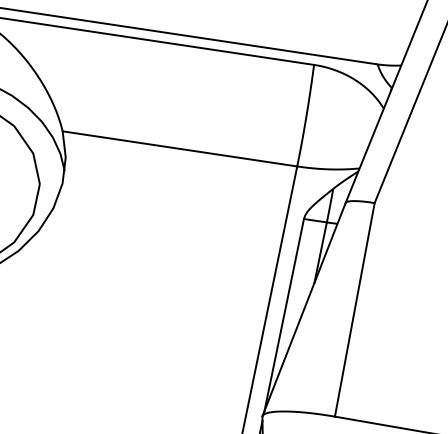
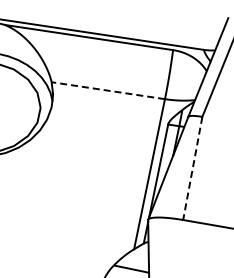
line: (178, 148) -> (107, 90), solid -> dashed
line: (354, 309) -> (192, 168), solid -> dashed

